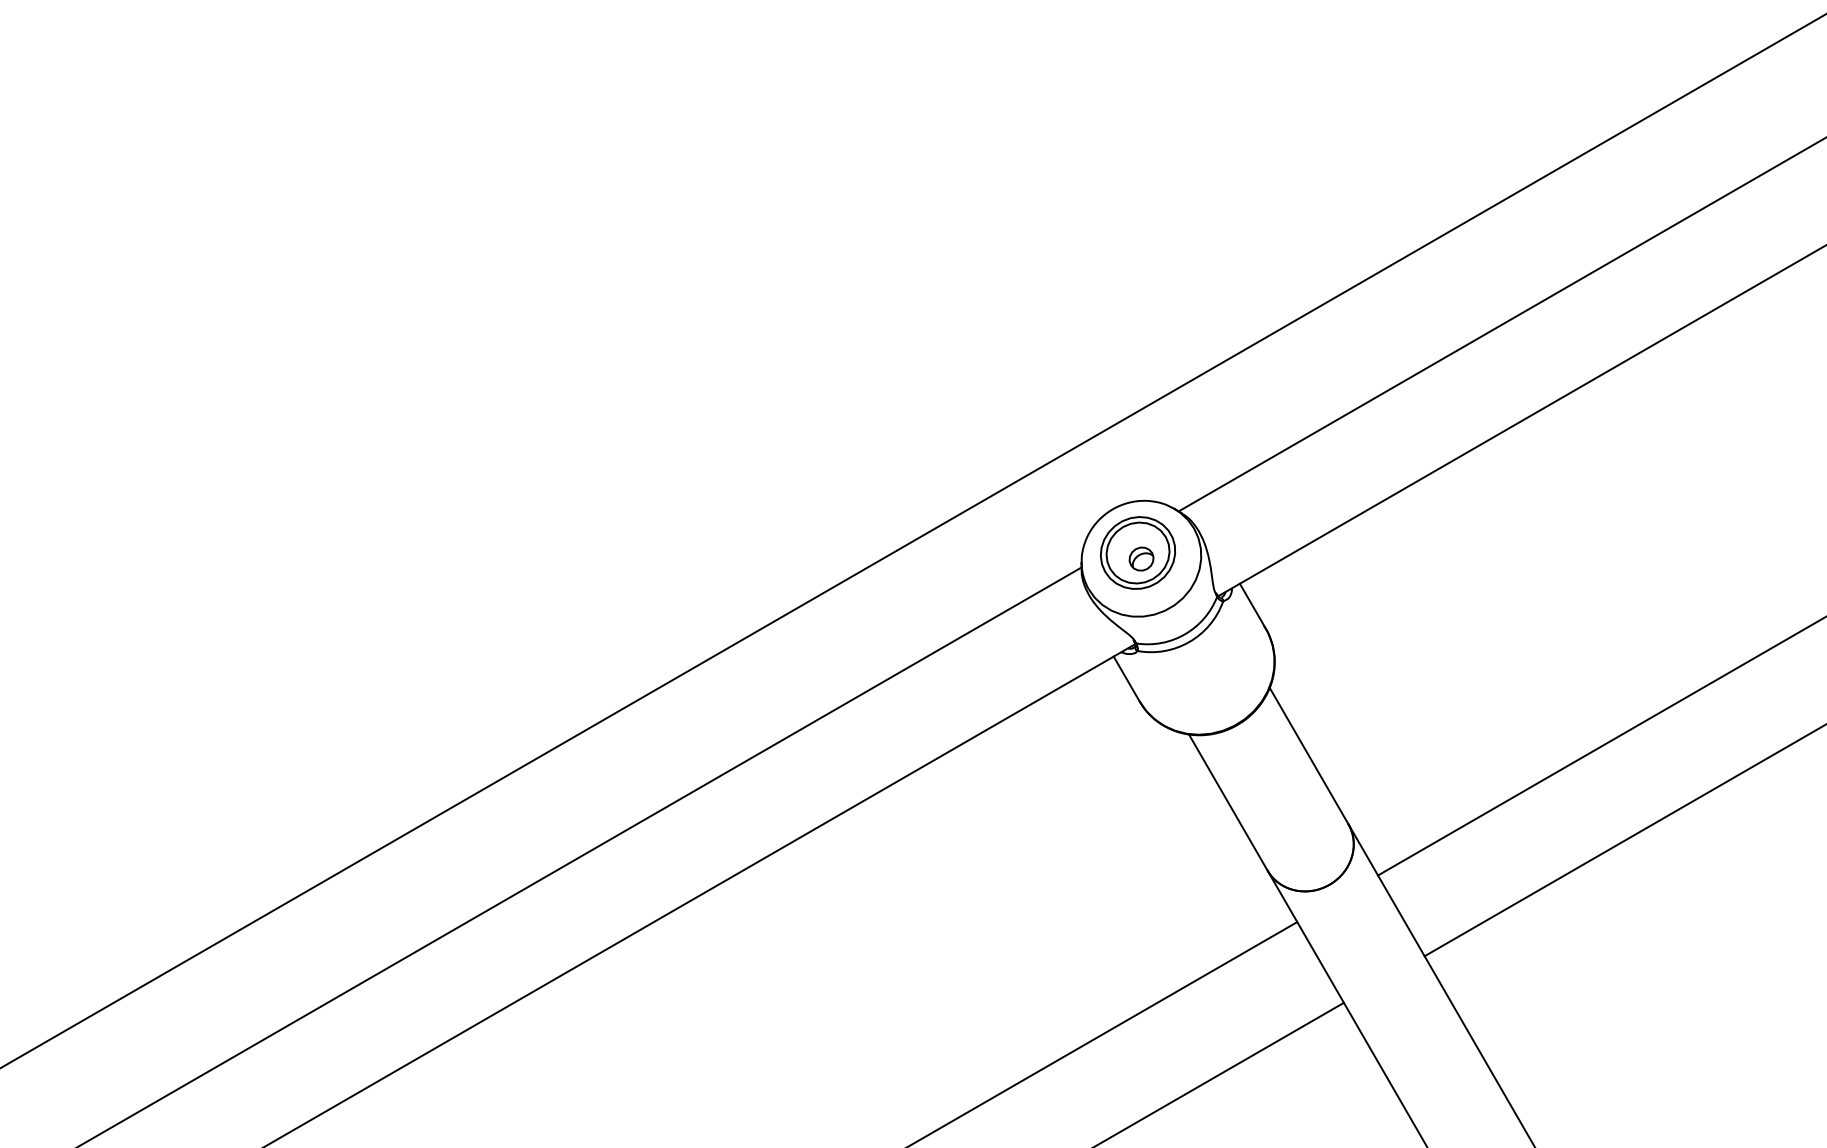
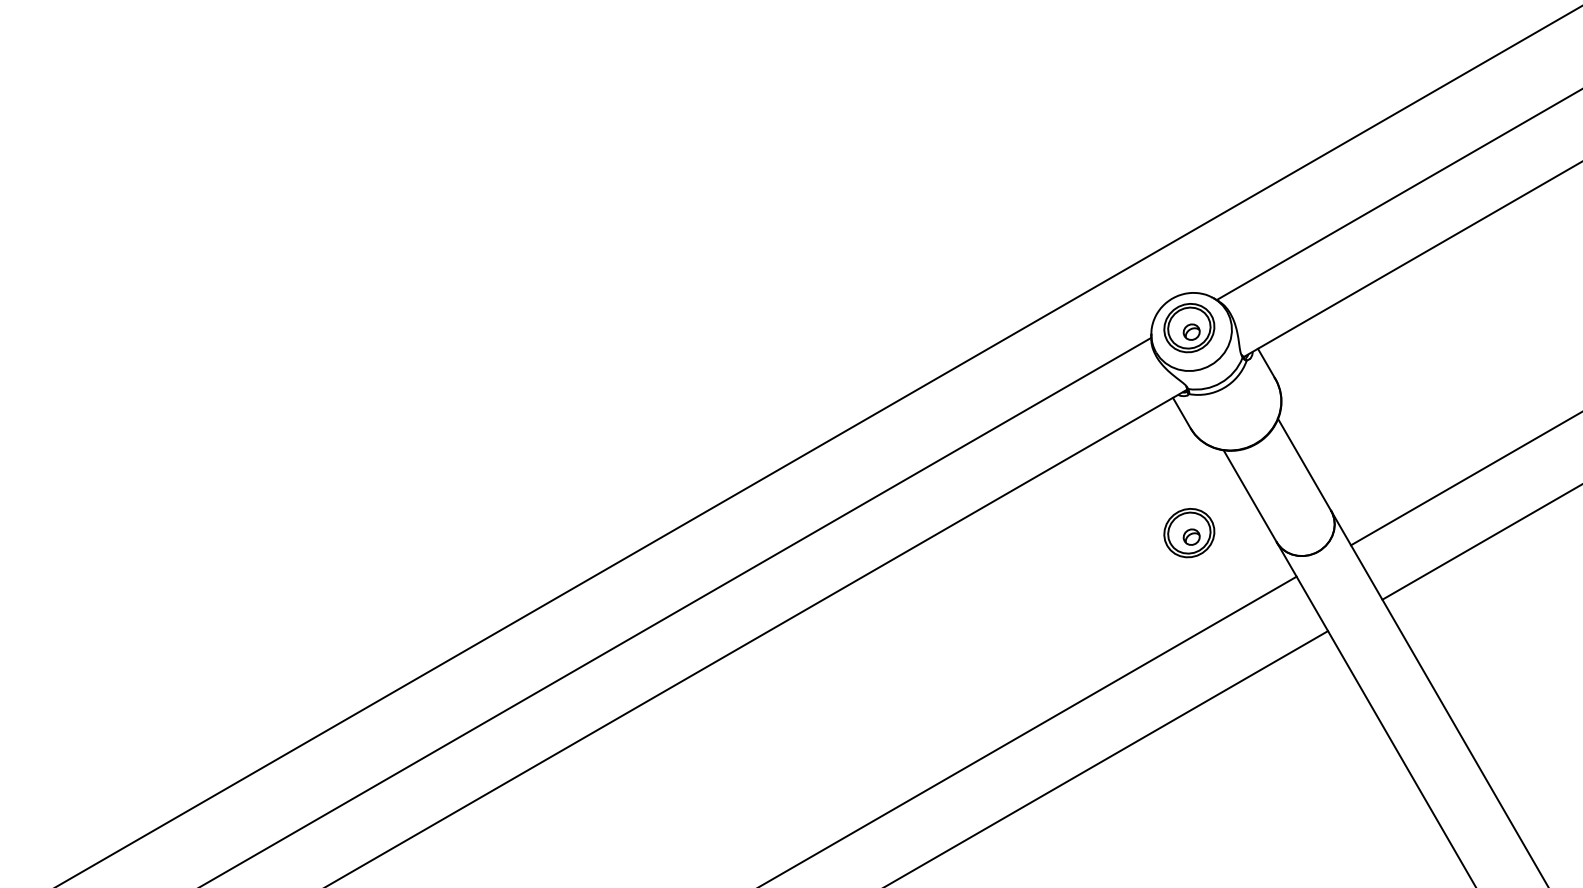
part: (1138, 857) -> (1189, 533), added

